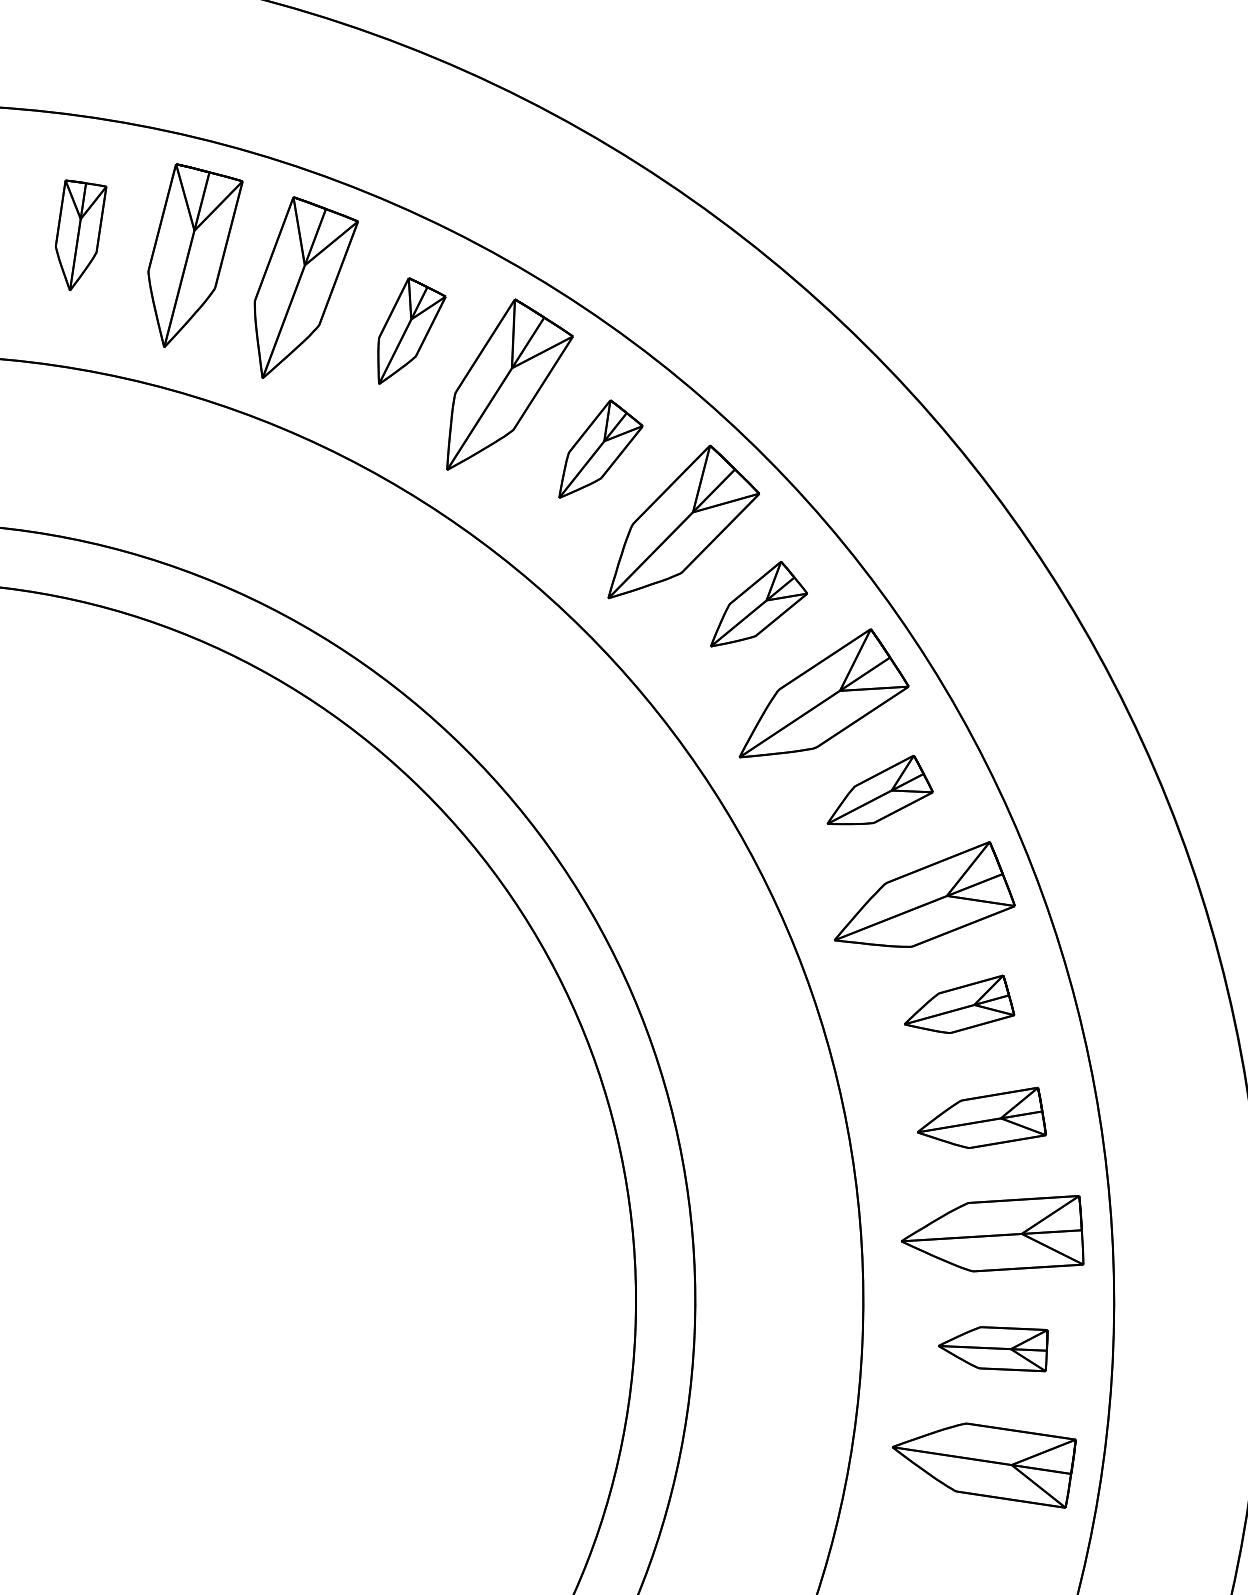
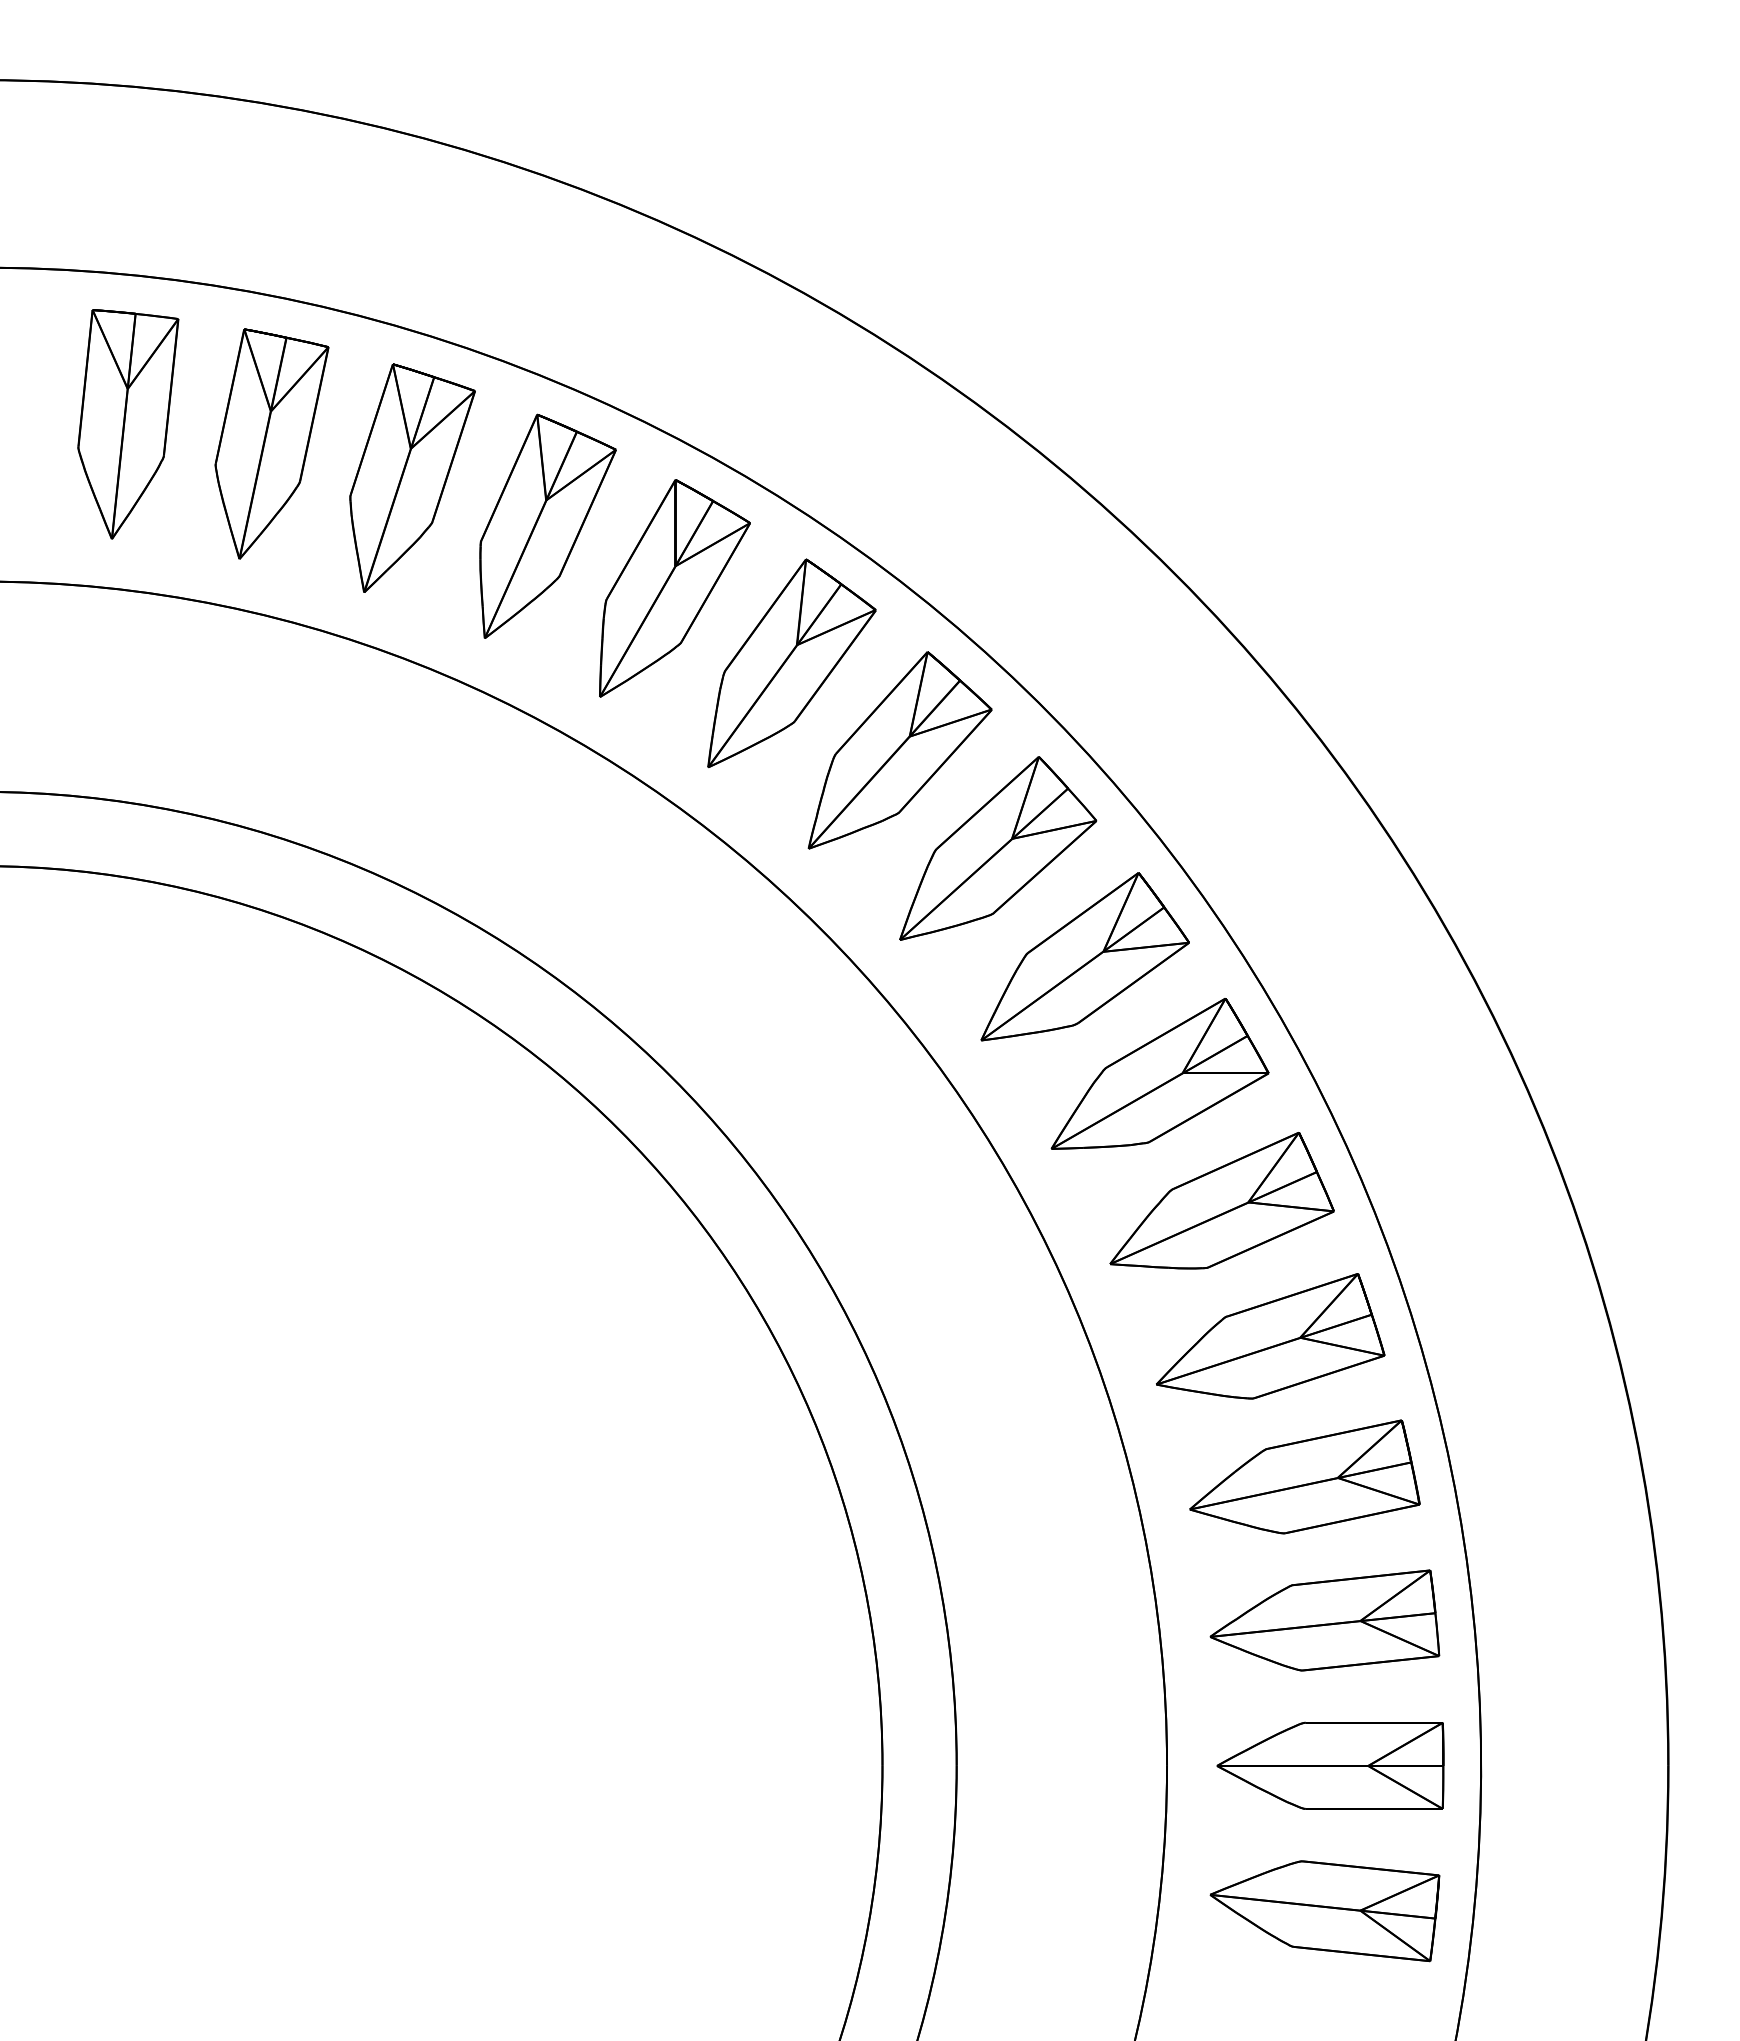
part: (80, 236) -> (128, 424), size x1.67
part: (411, 331) -> (547, 525), size x1.67
part: (601, 449) -> (791, 663), size x1.67
part: (759, 604) -> (998, 848), size x1.67
part: (880, 789) -> (1159, 1073), size x1.67
part: (959, 1003) -> (1270, 1336), size x1.67
part: (982, 1116) -> (1304, 1476), size x1.43
part: (992, 1348) -> (1330, 1765), size x1.67

